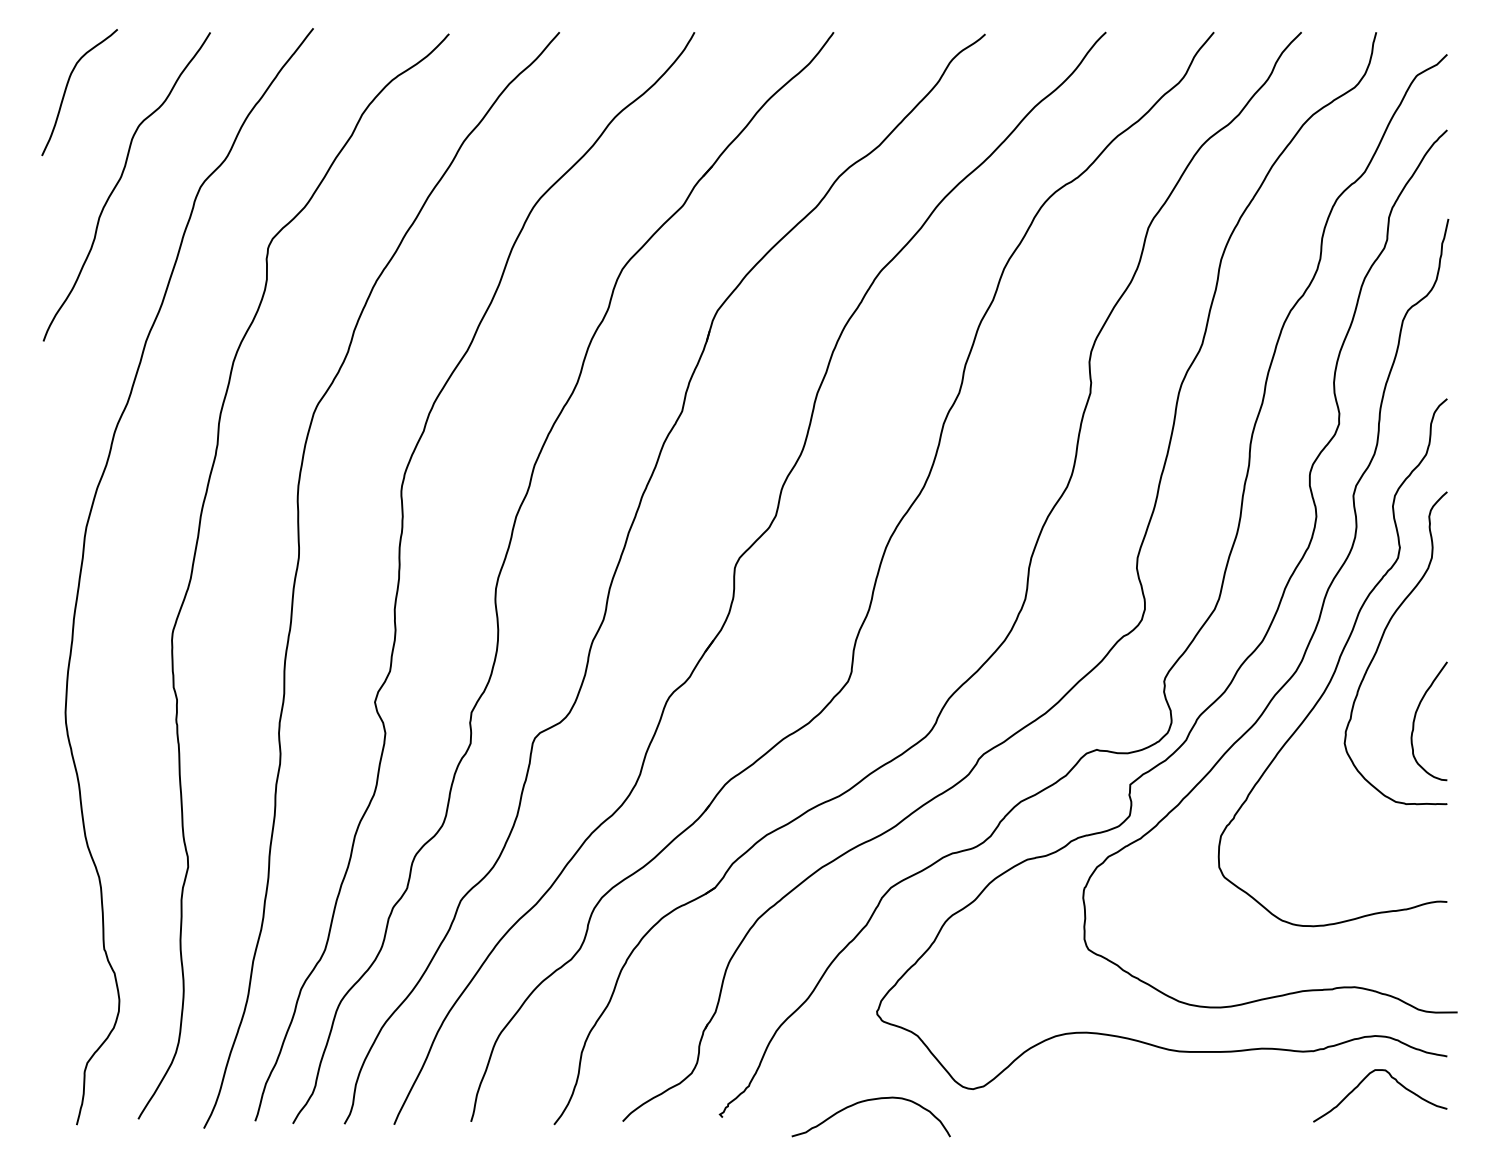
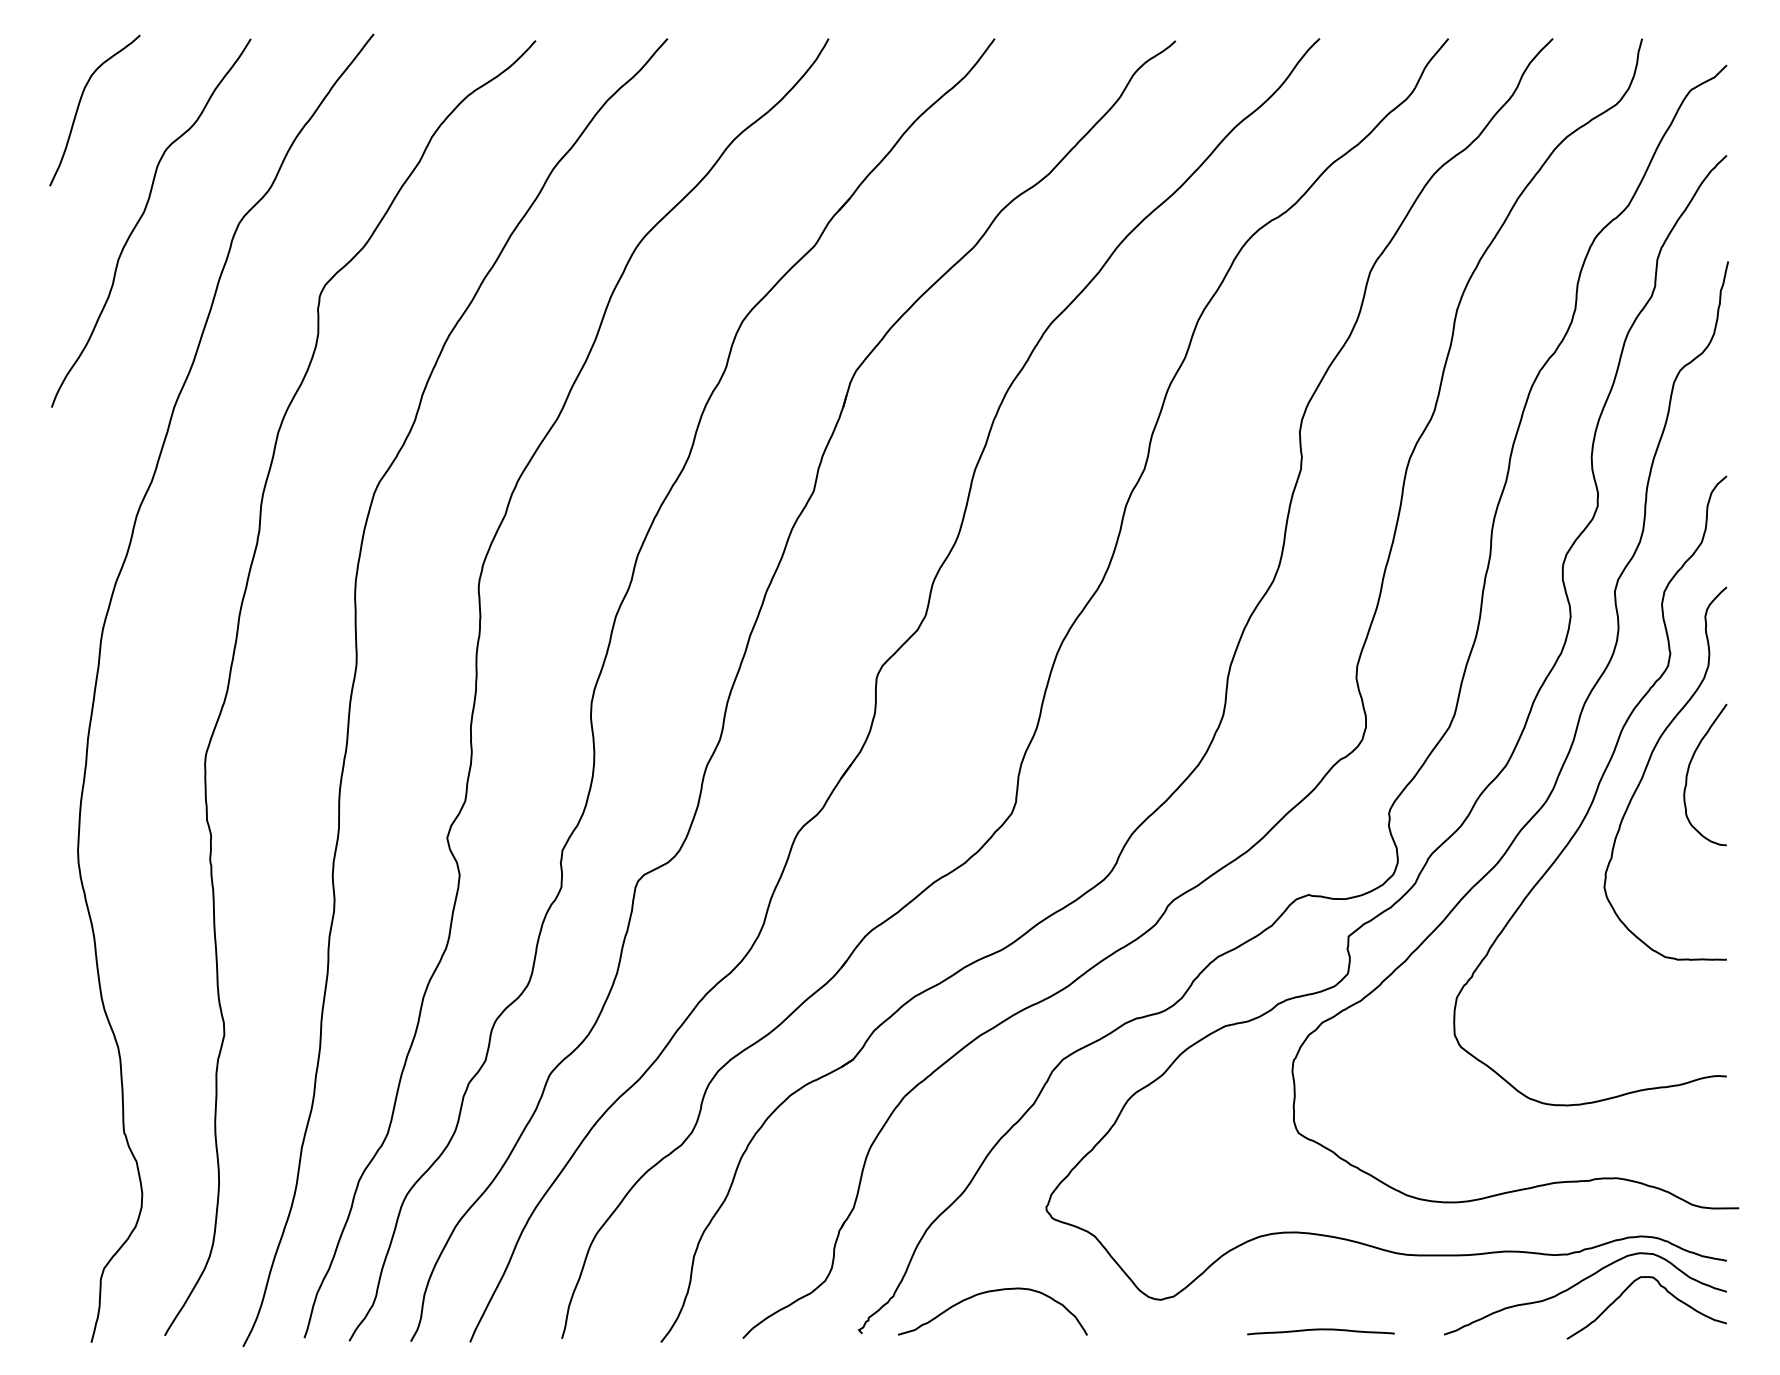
curve: (1415, 719) -> (1688, 772), moved
curve: (1324, 1075) -> (1580, 1283), added
curve: (867, 1101) -> (988, 1293), moved
curve: (1106, 1114) -> (1320, 1330), added

